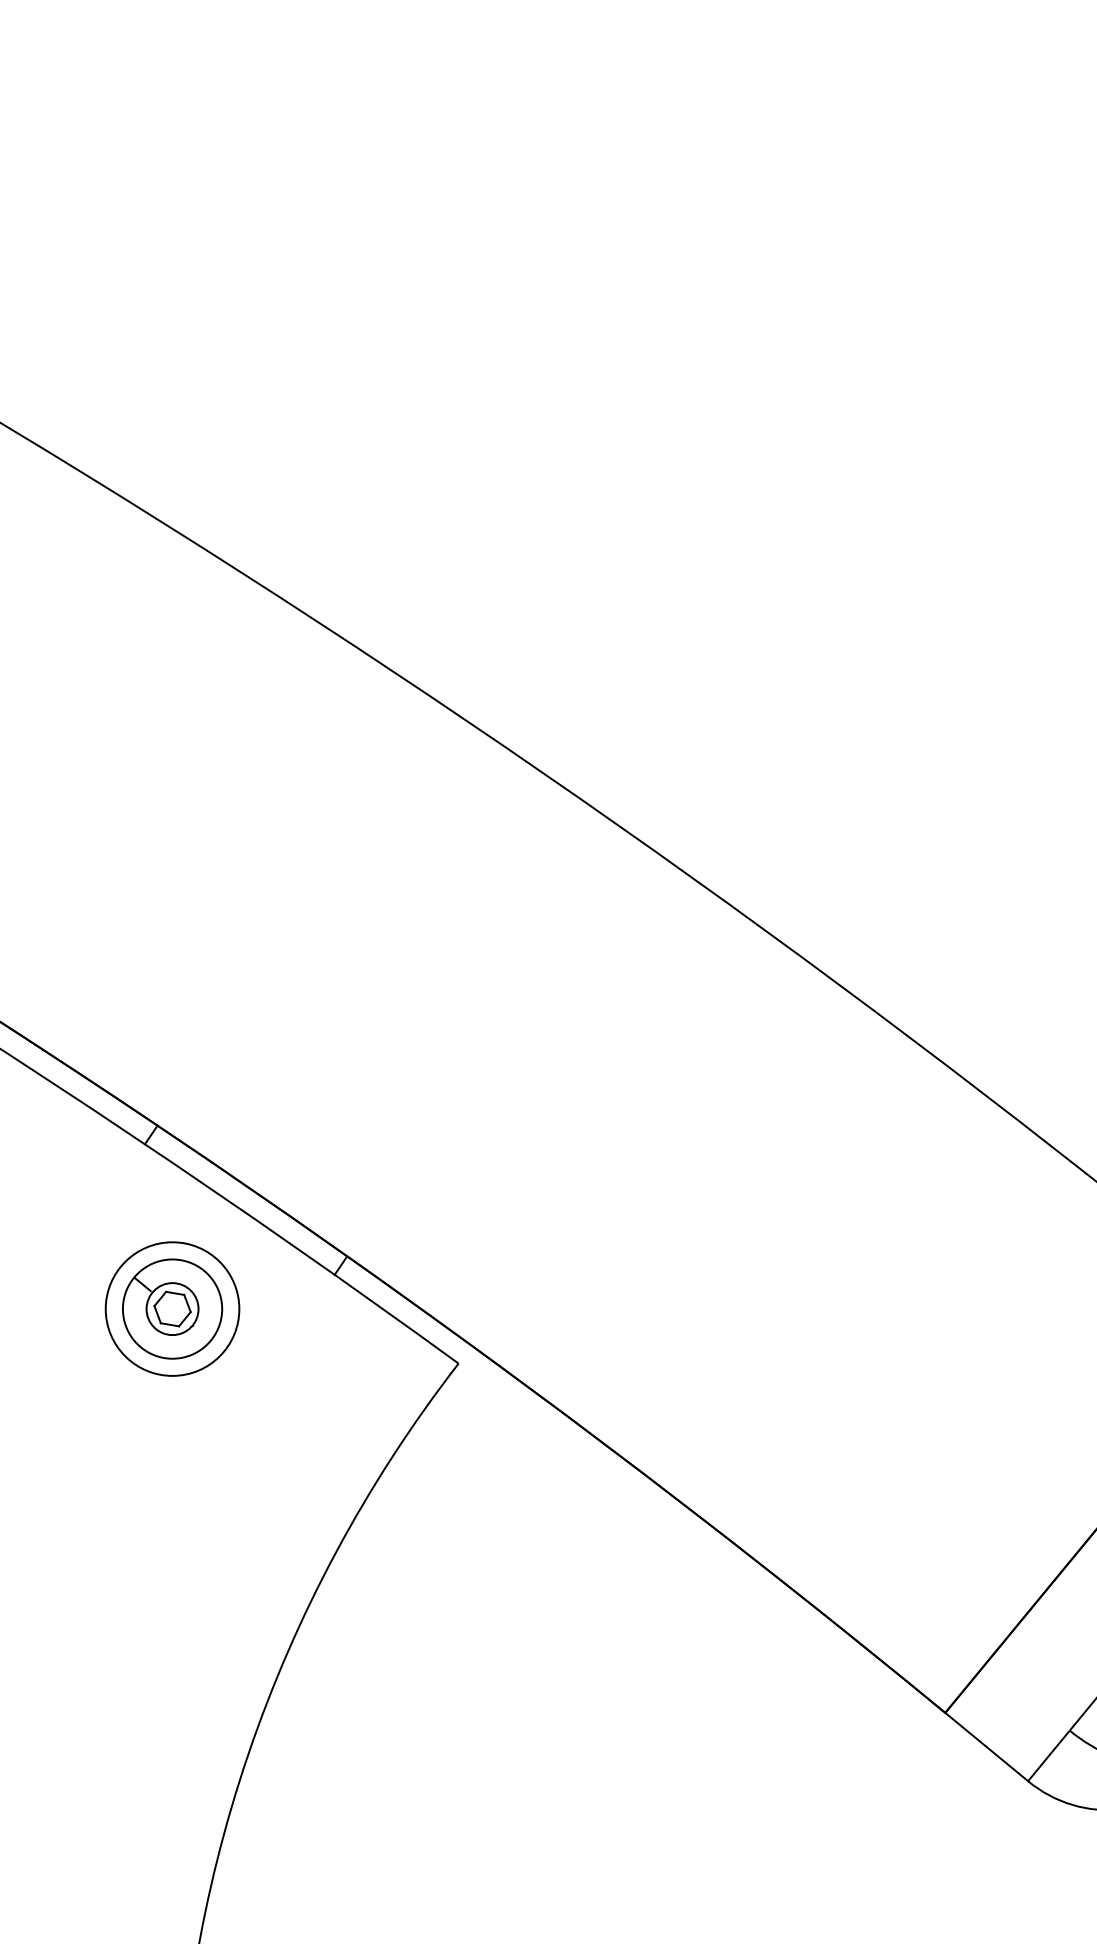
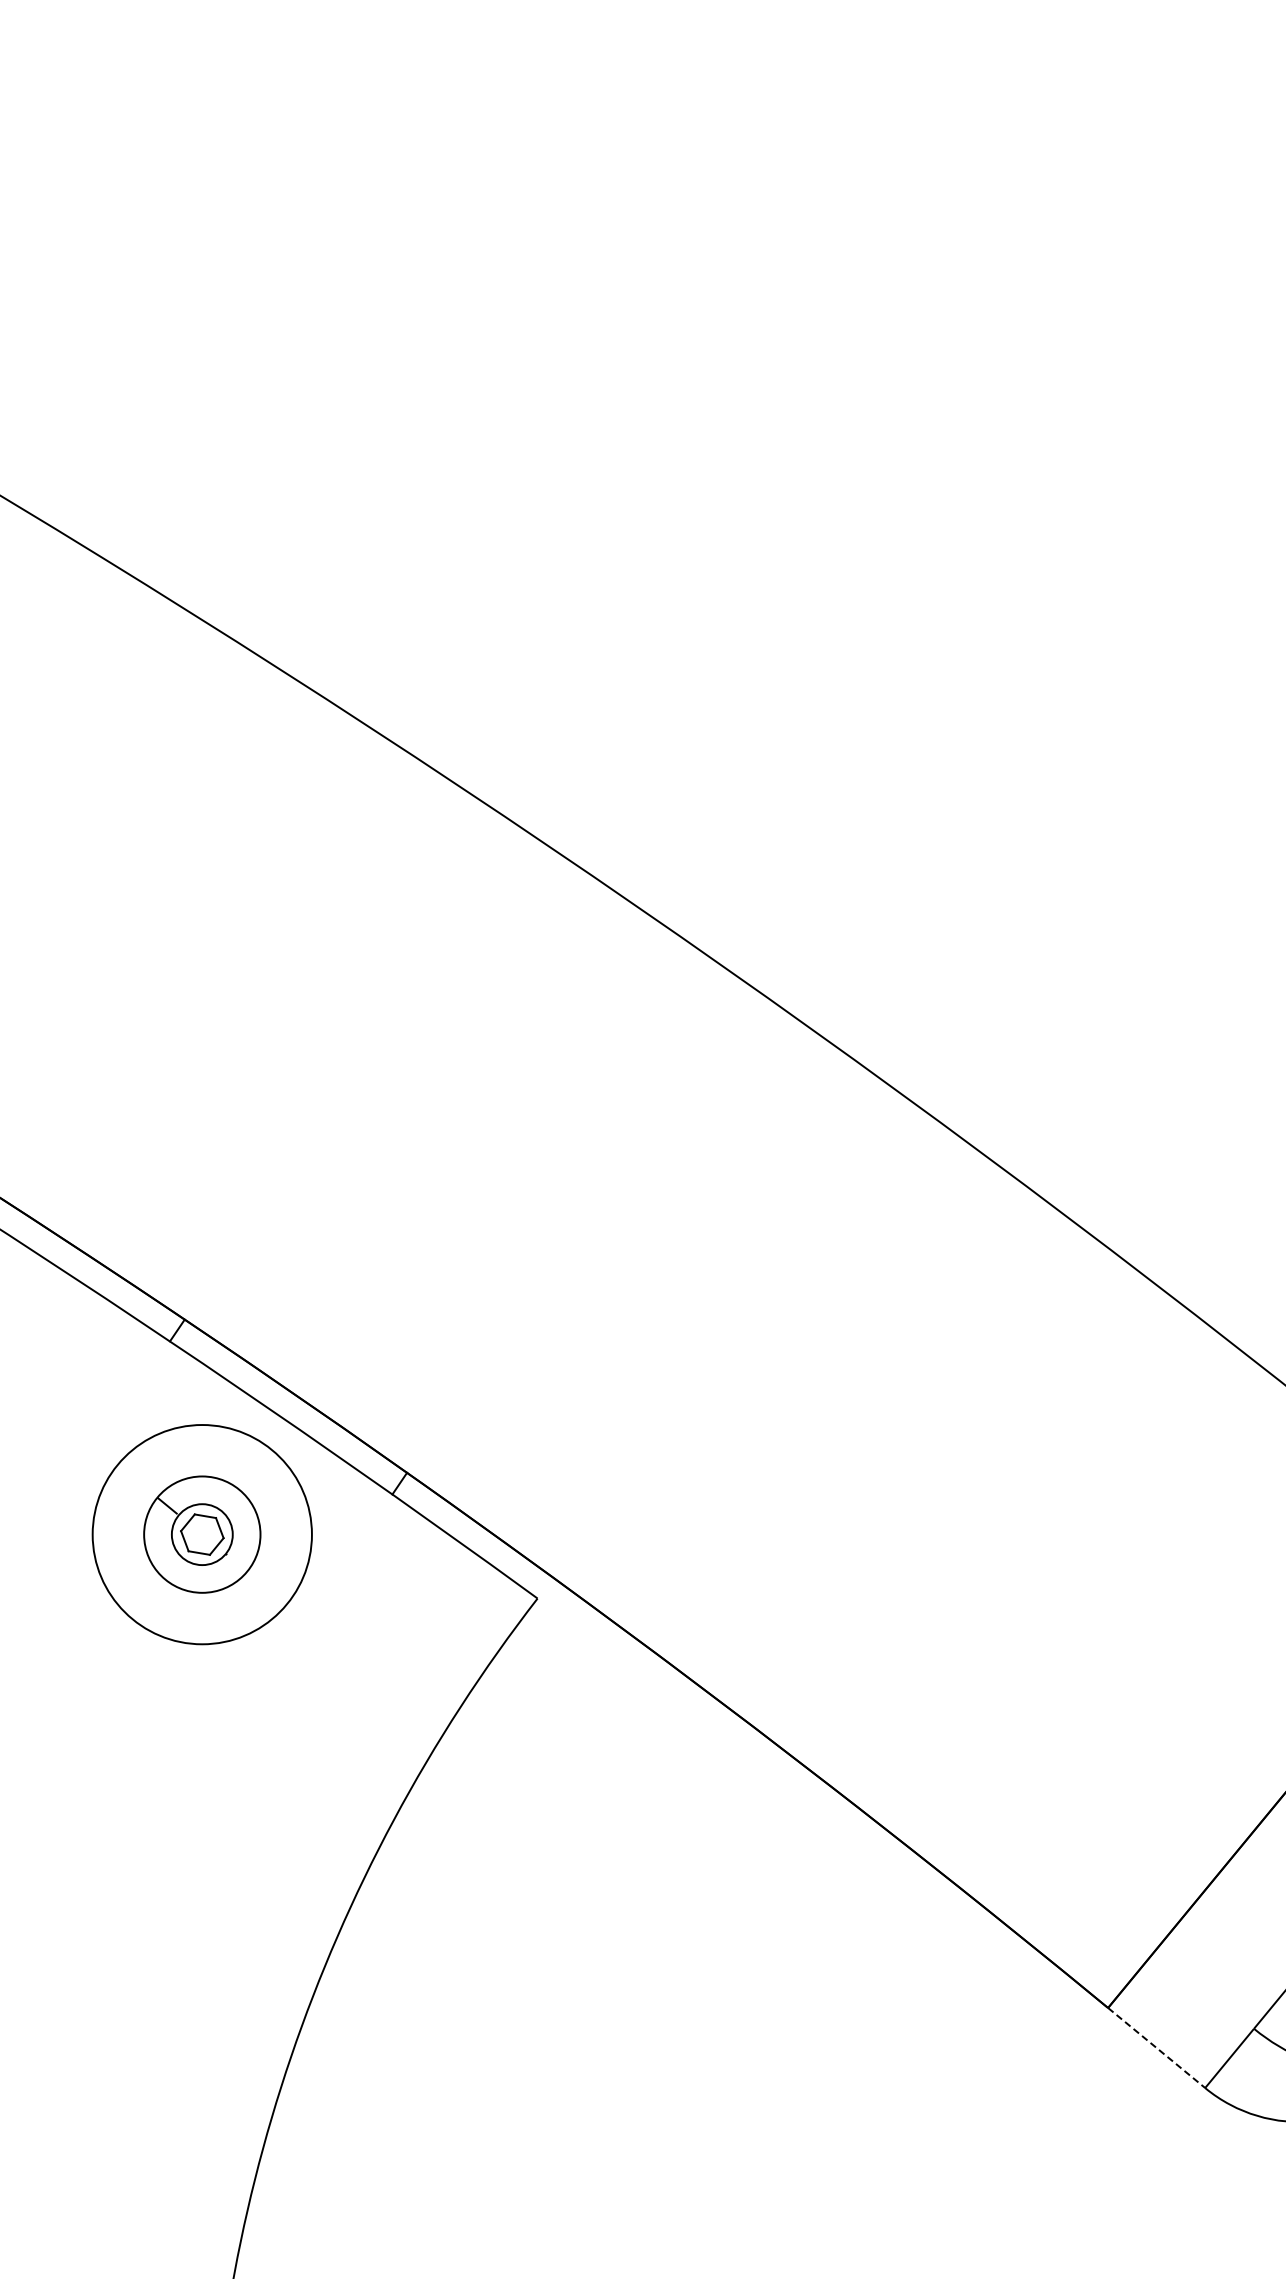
circle: (172, 1308) -> (202, 1534), size x1.4
line: (986, 1747) -> (1156, 2048), solid -> dashed

